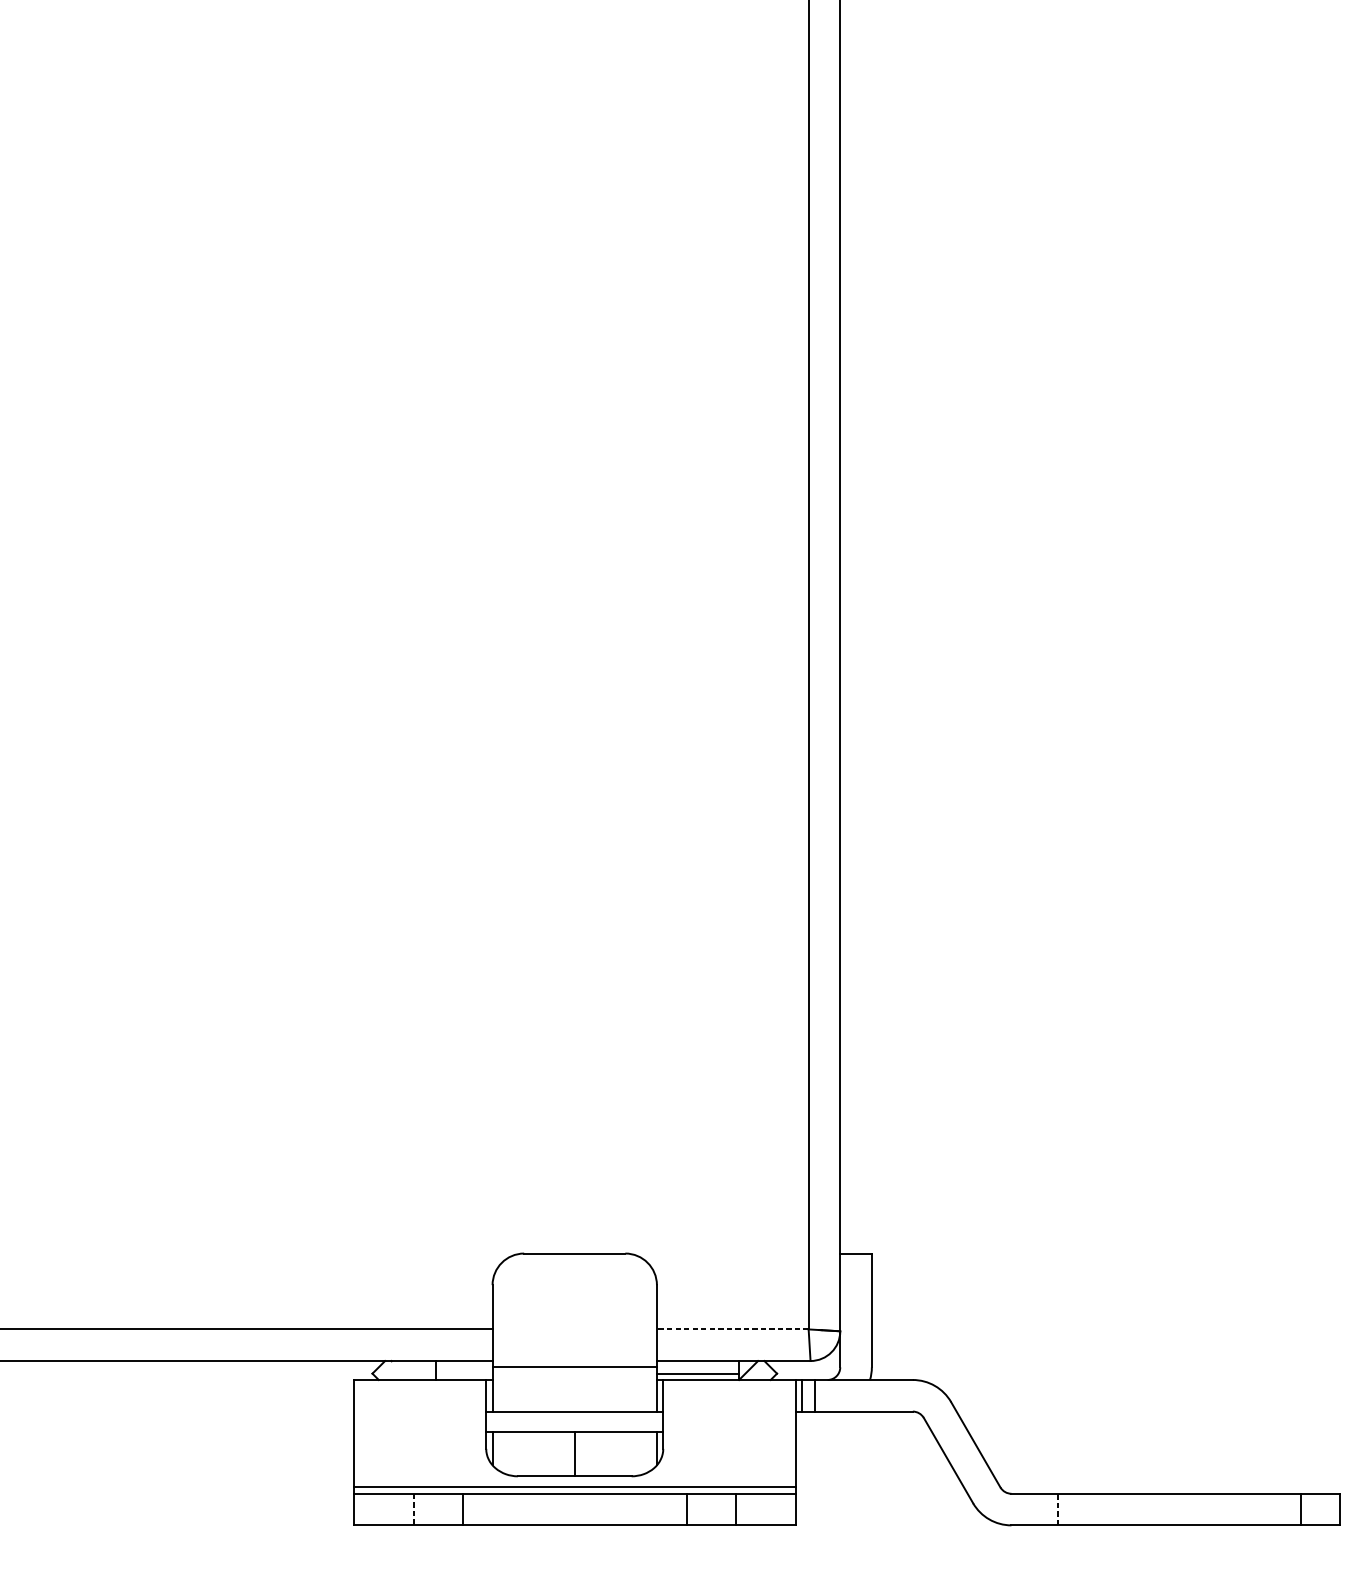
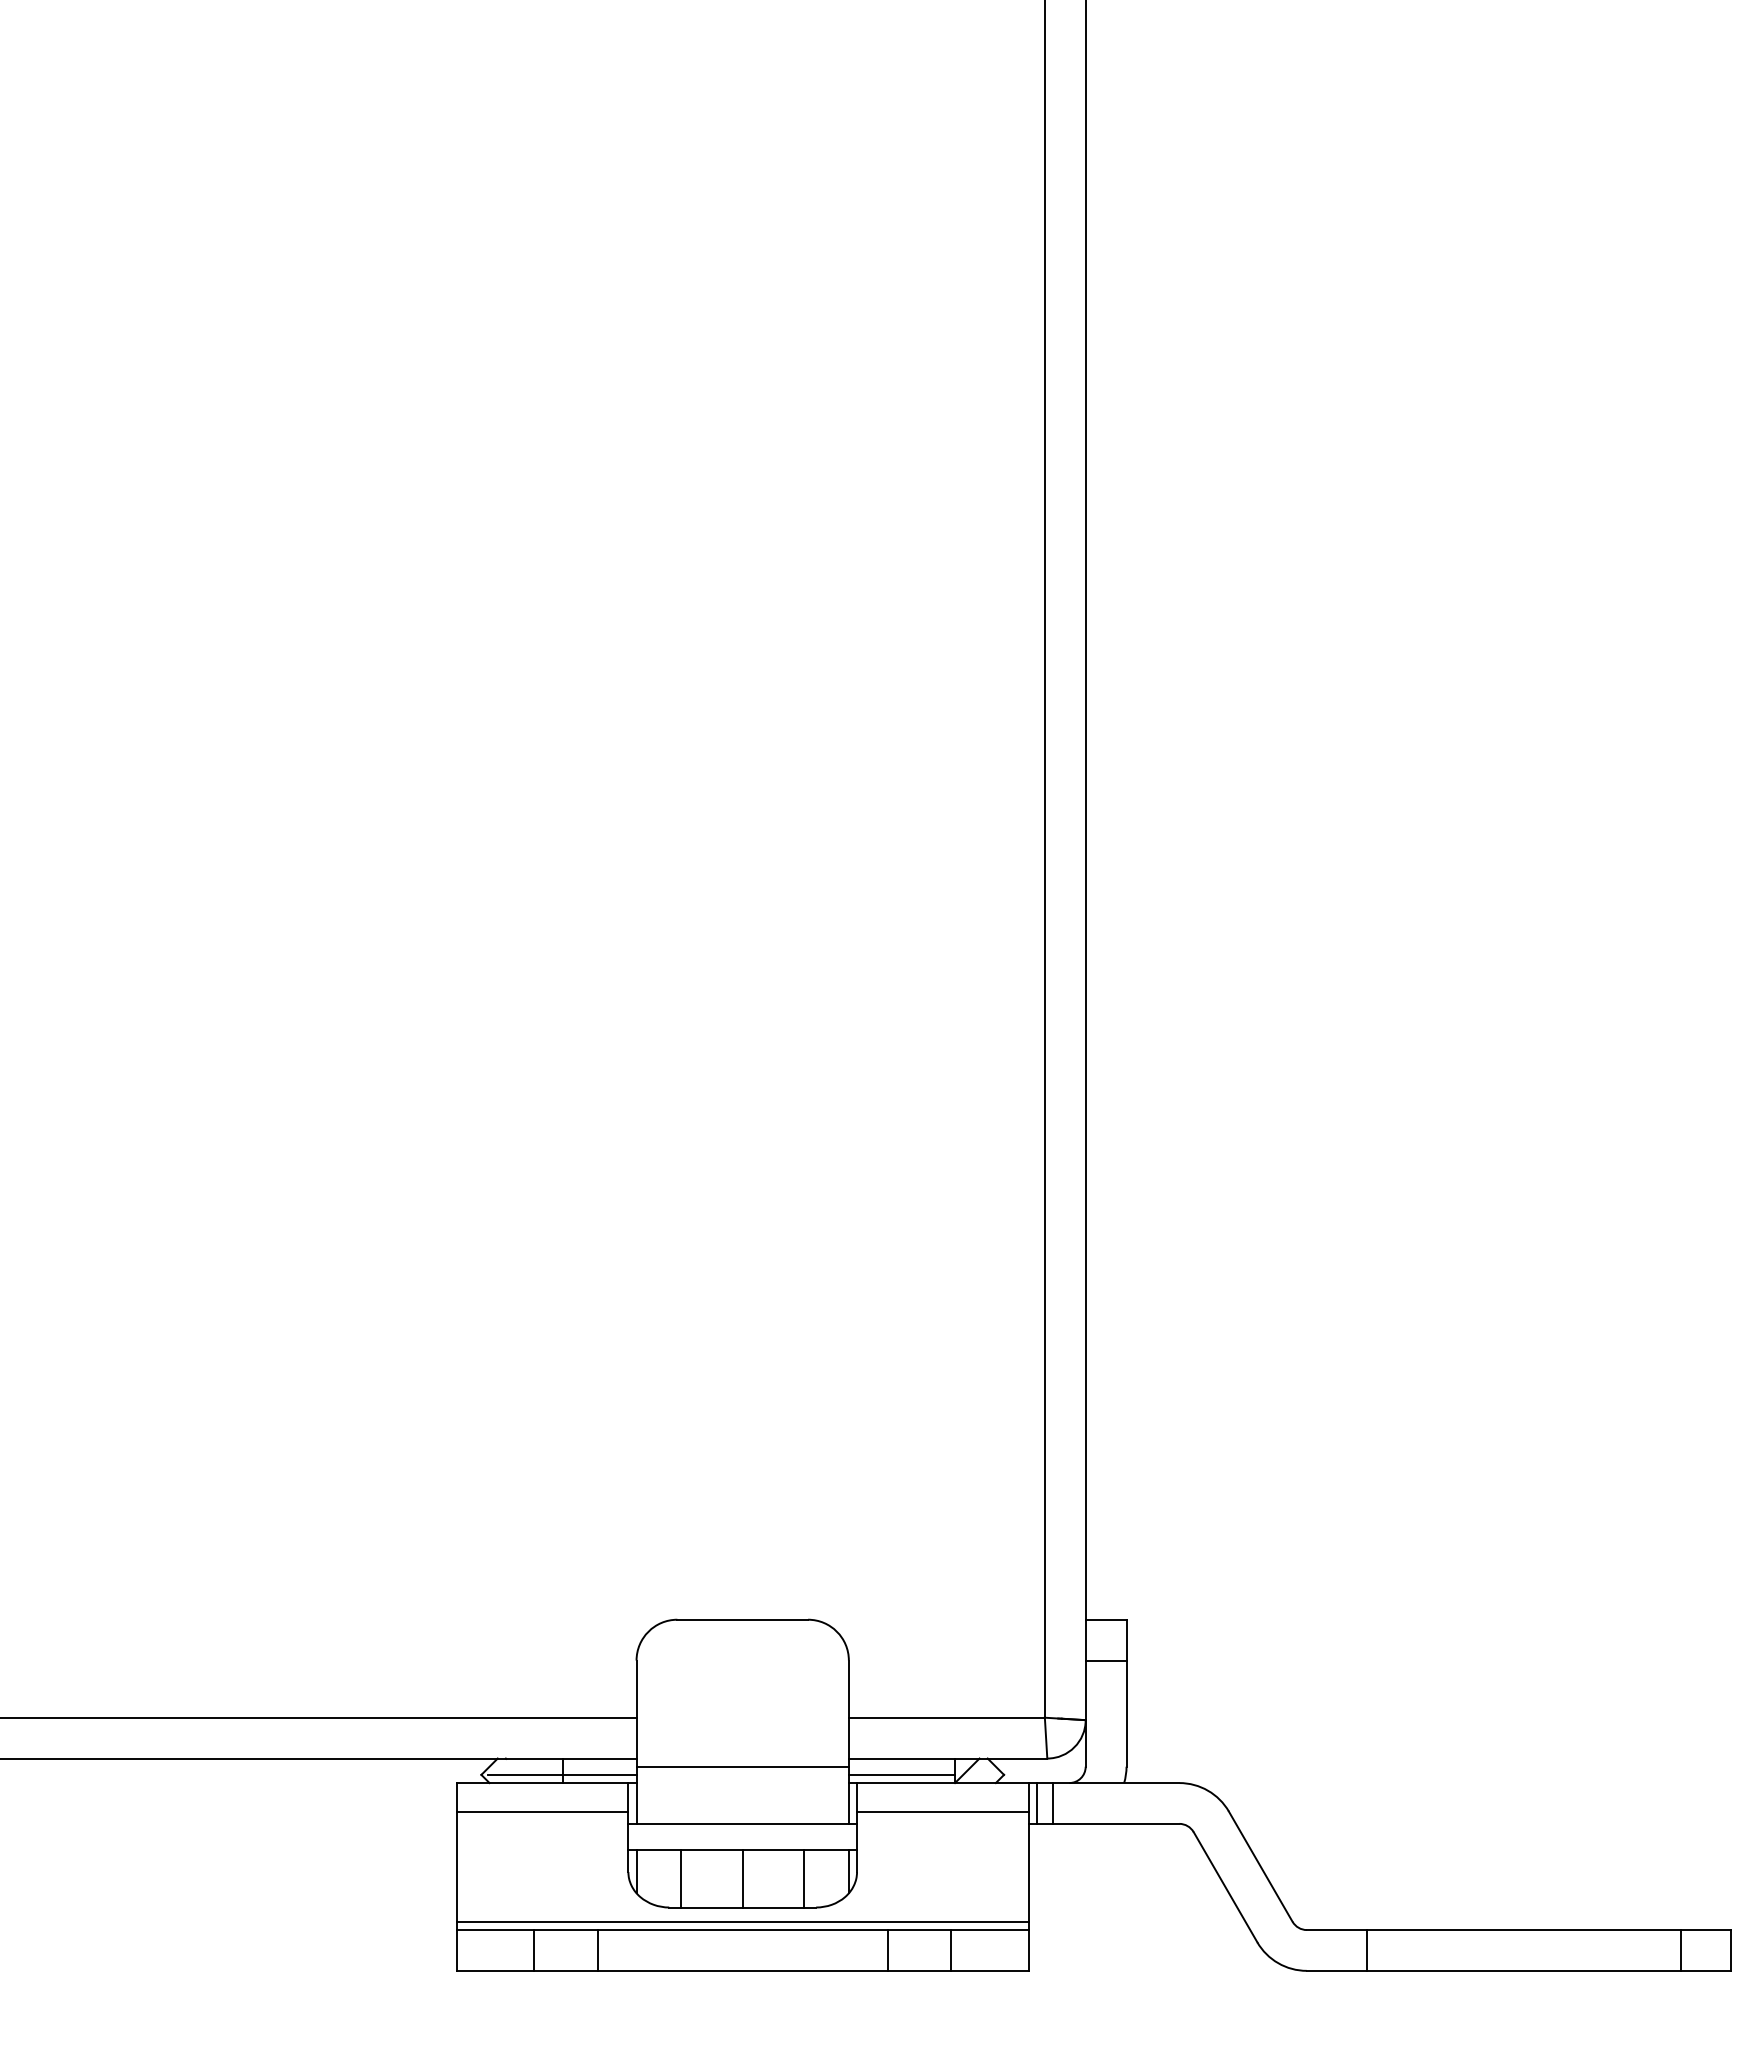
line: (855, 1285) -> (1105, 1660), added
line: (732, 1329) -> (946, 1717), dashed -> solid
line: (435, 1373) -> (562, 1774), added
line: (419, 1402) -> (542, 1811), added
line: (729, 1402) -> (942, 1811), added
line: (527, 1453) -> (681, 1878), added
line: (621, 1453) -> (803, 1878), added
line: (1057, 1508) -> (1366, 1949), dashed -> solid
line: (413, 1509) -> (534, 1950), dashed -> solid

